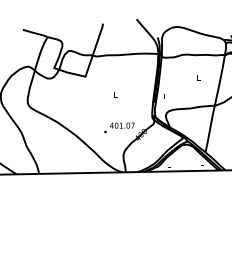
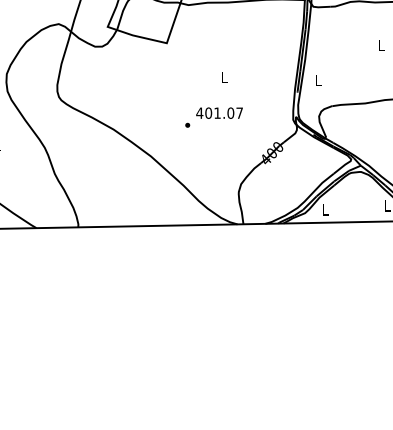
text: (119, 127) -> (214, 116), moved

